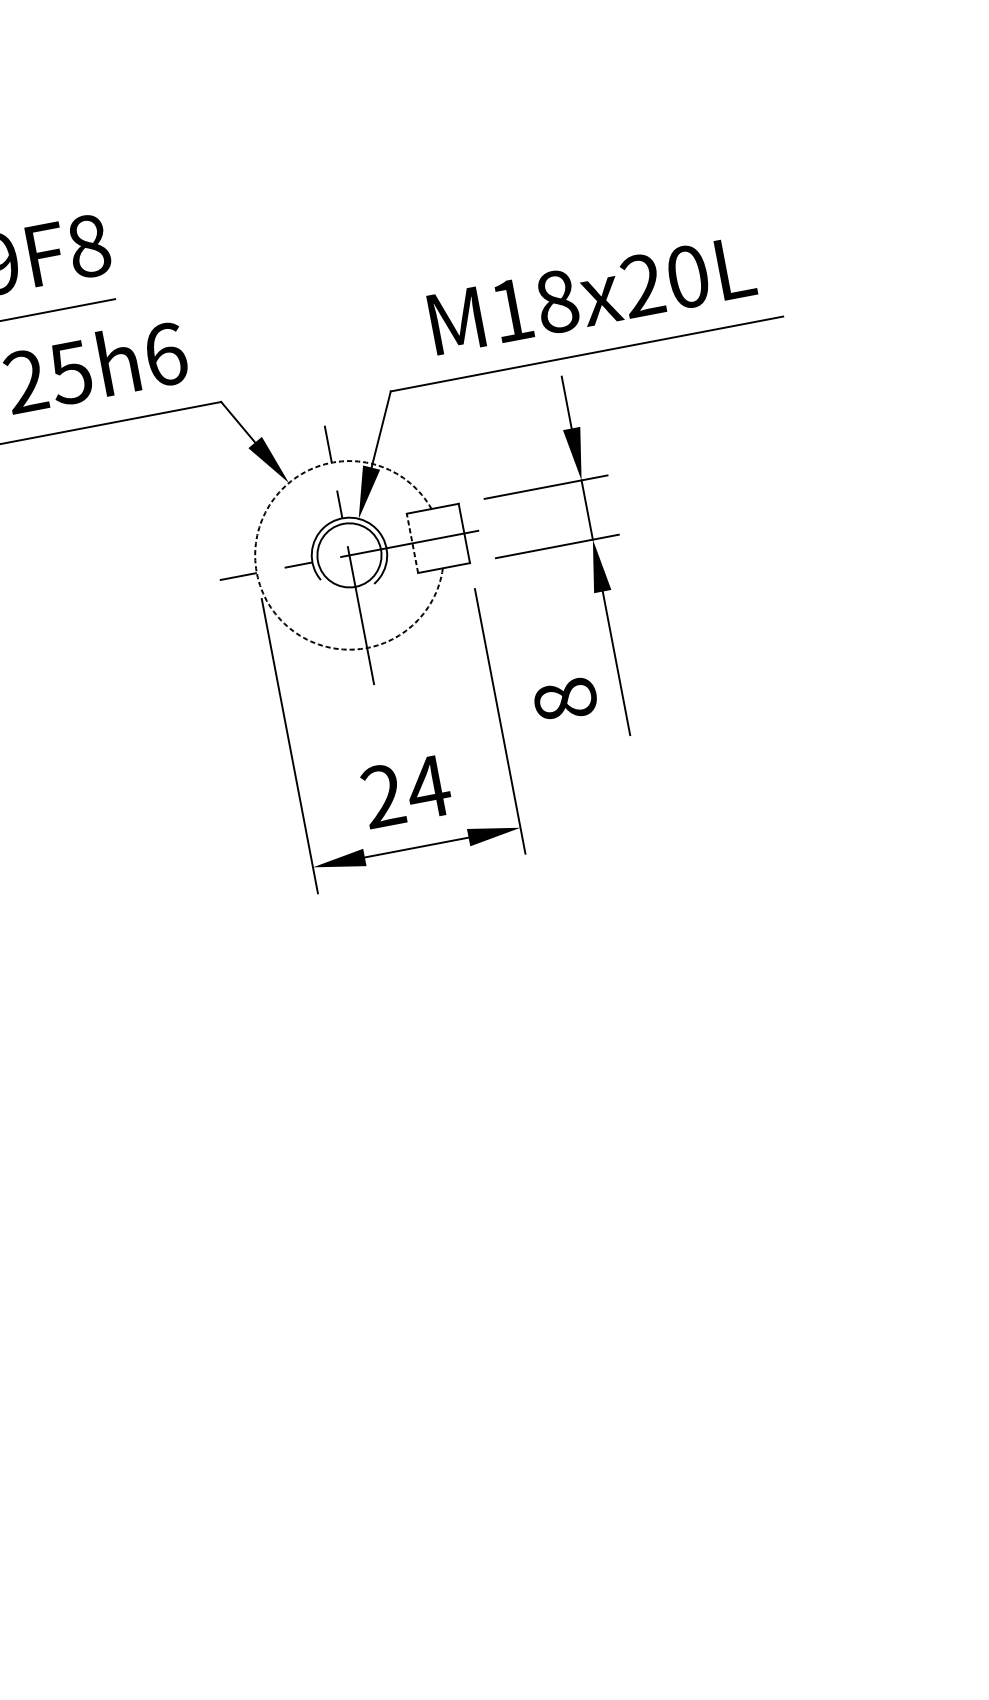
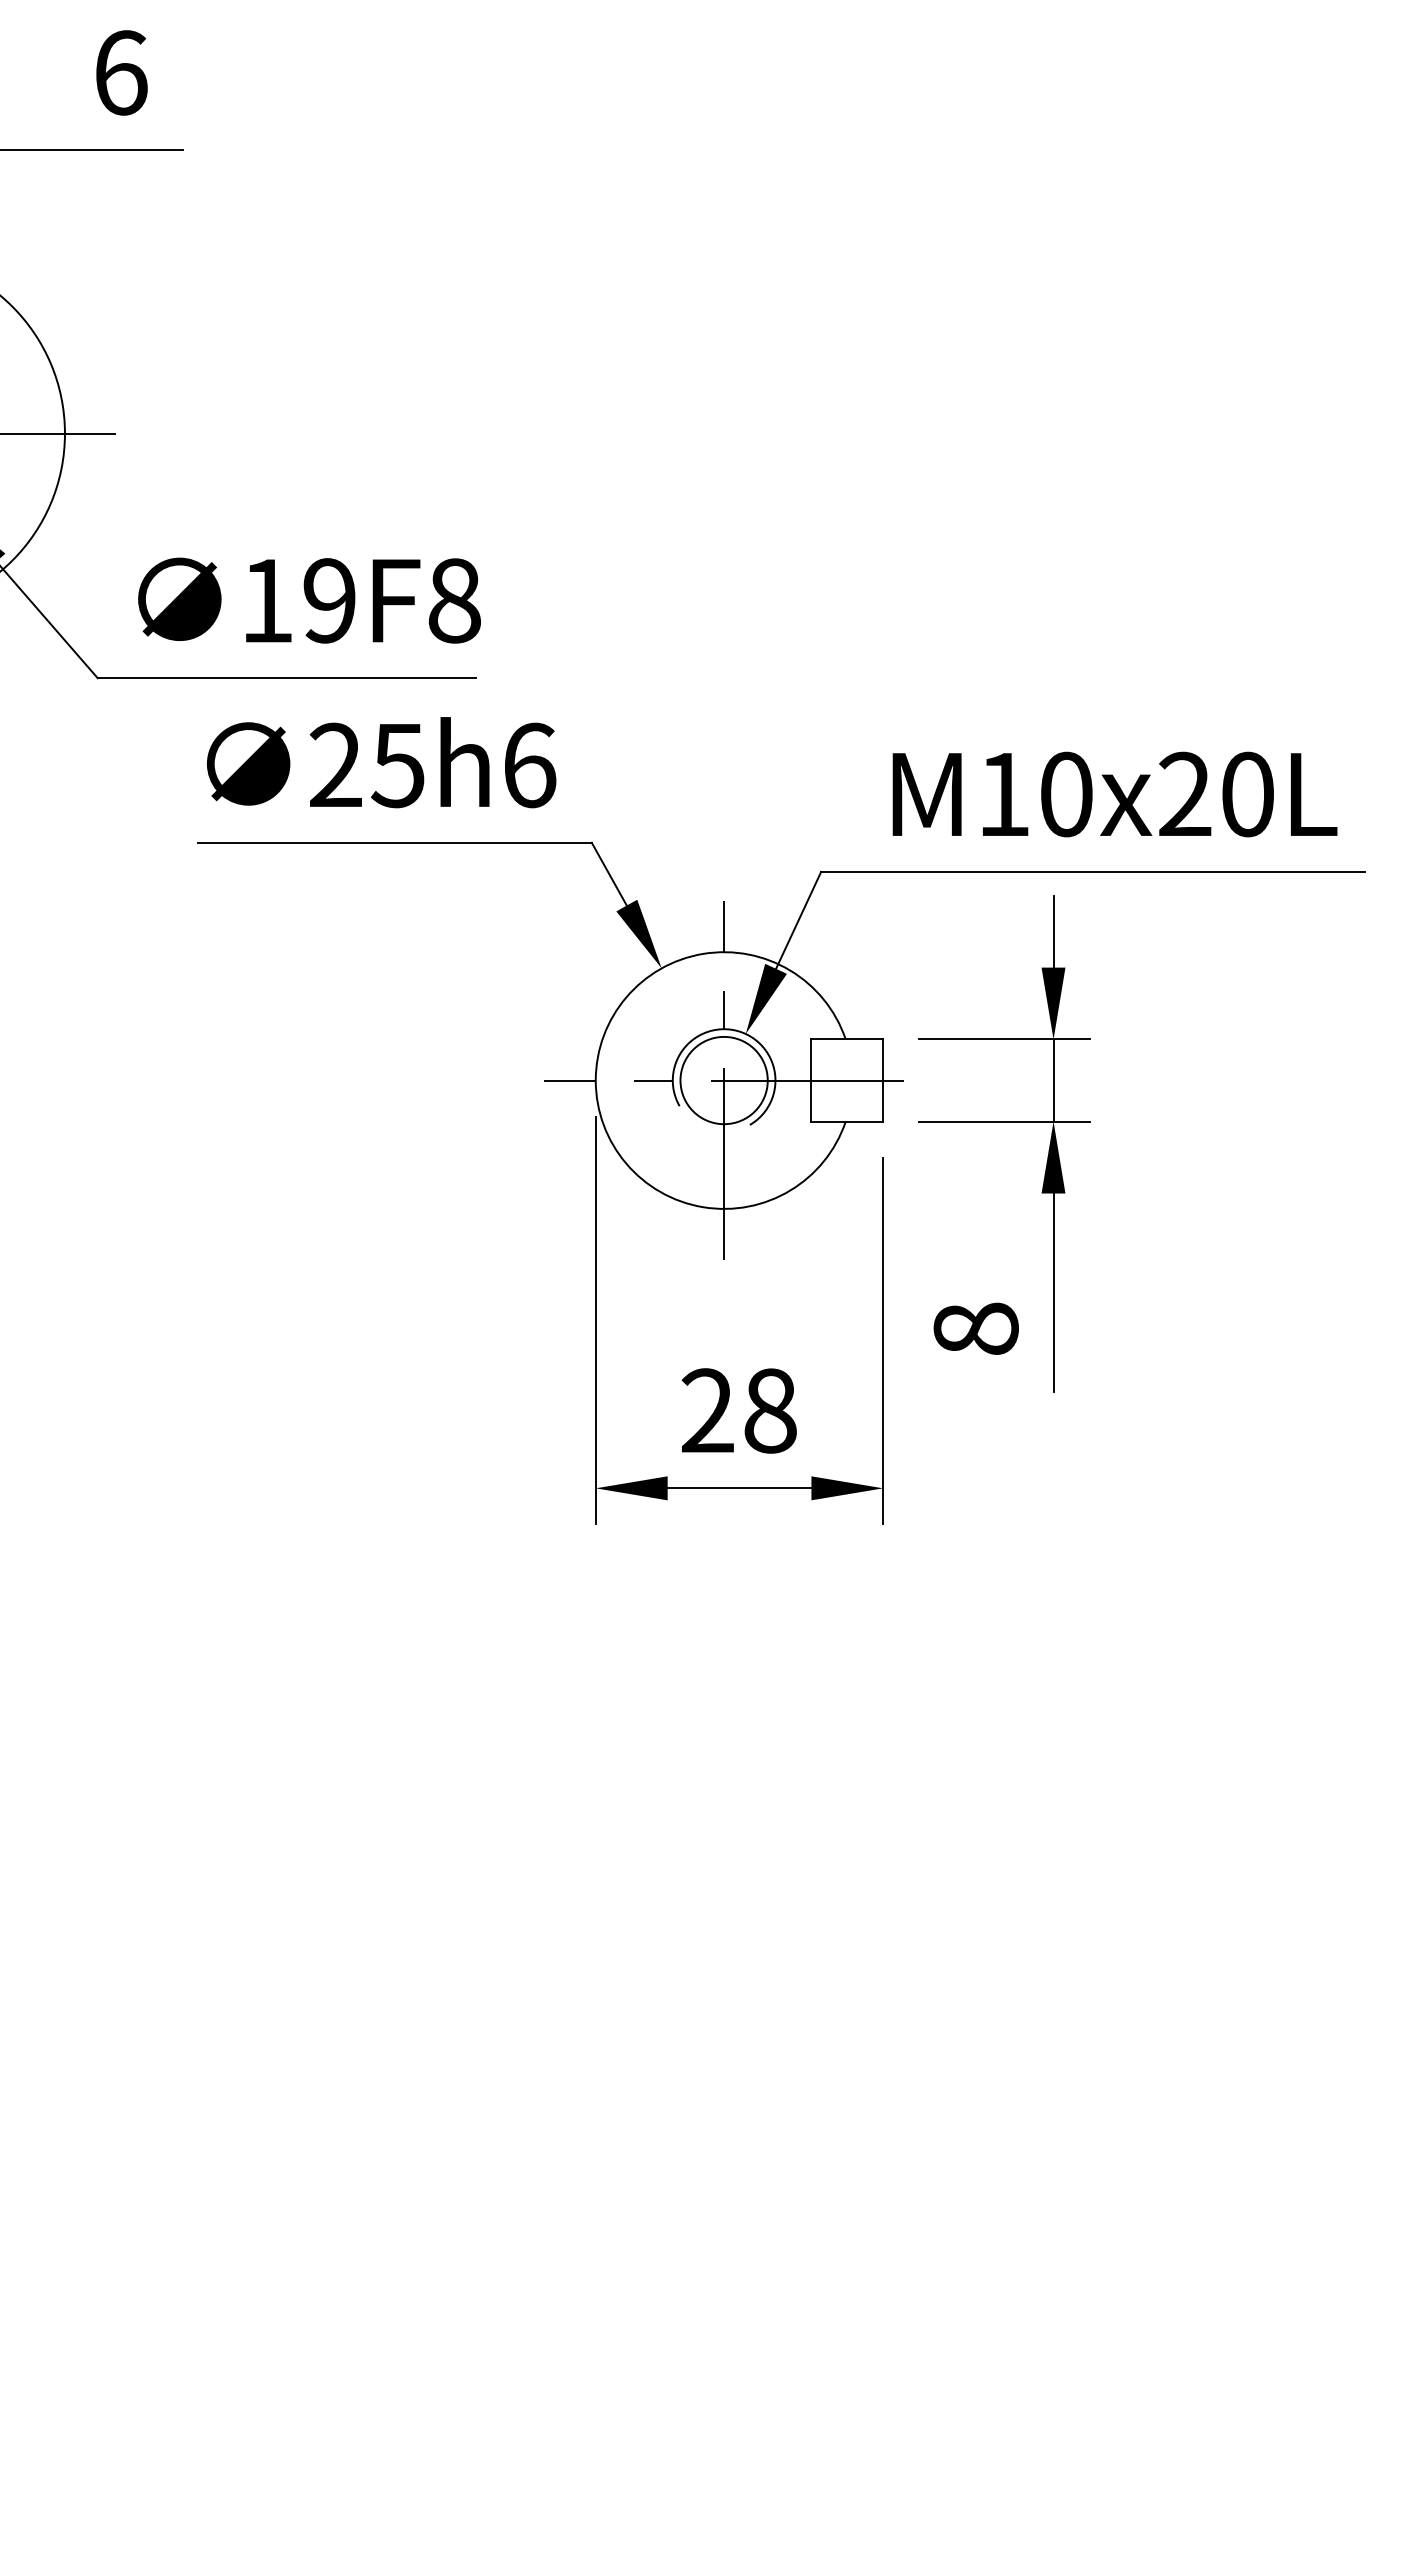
text: (557, 301) -> (1066, 794), M18x20L -> M10x20L
line: (412, 543) -> (811, 1080), dashed -> solid
arc: (256, 573) -> (595, 1080), dashed -> solid
text: (427, 787) -> (769, 1410), 24 -> 28

